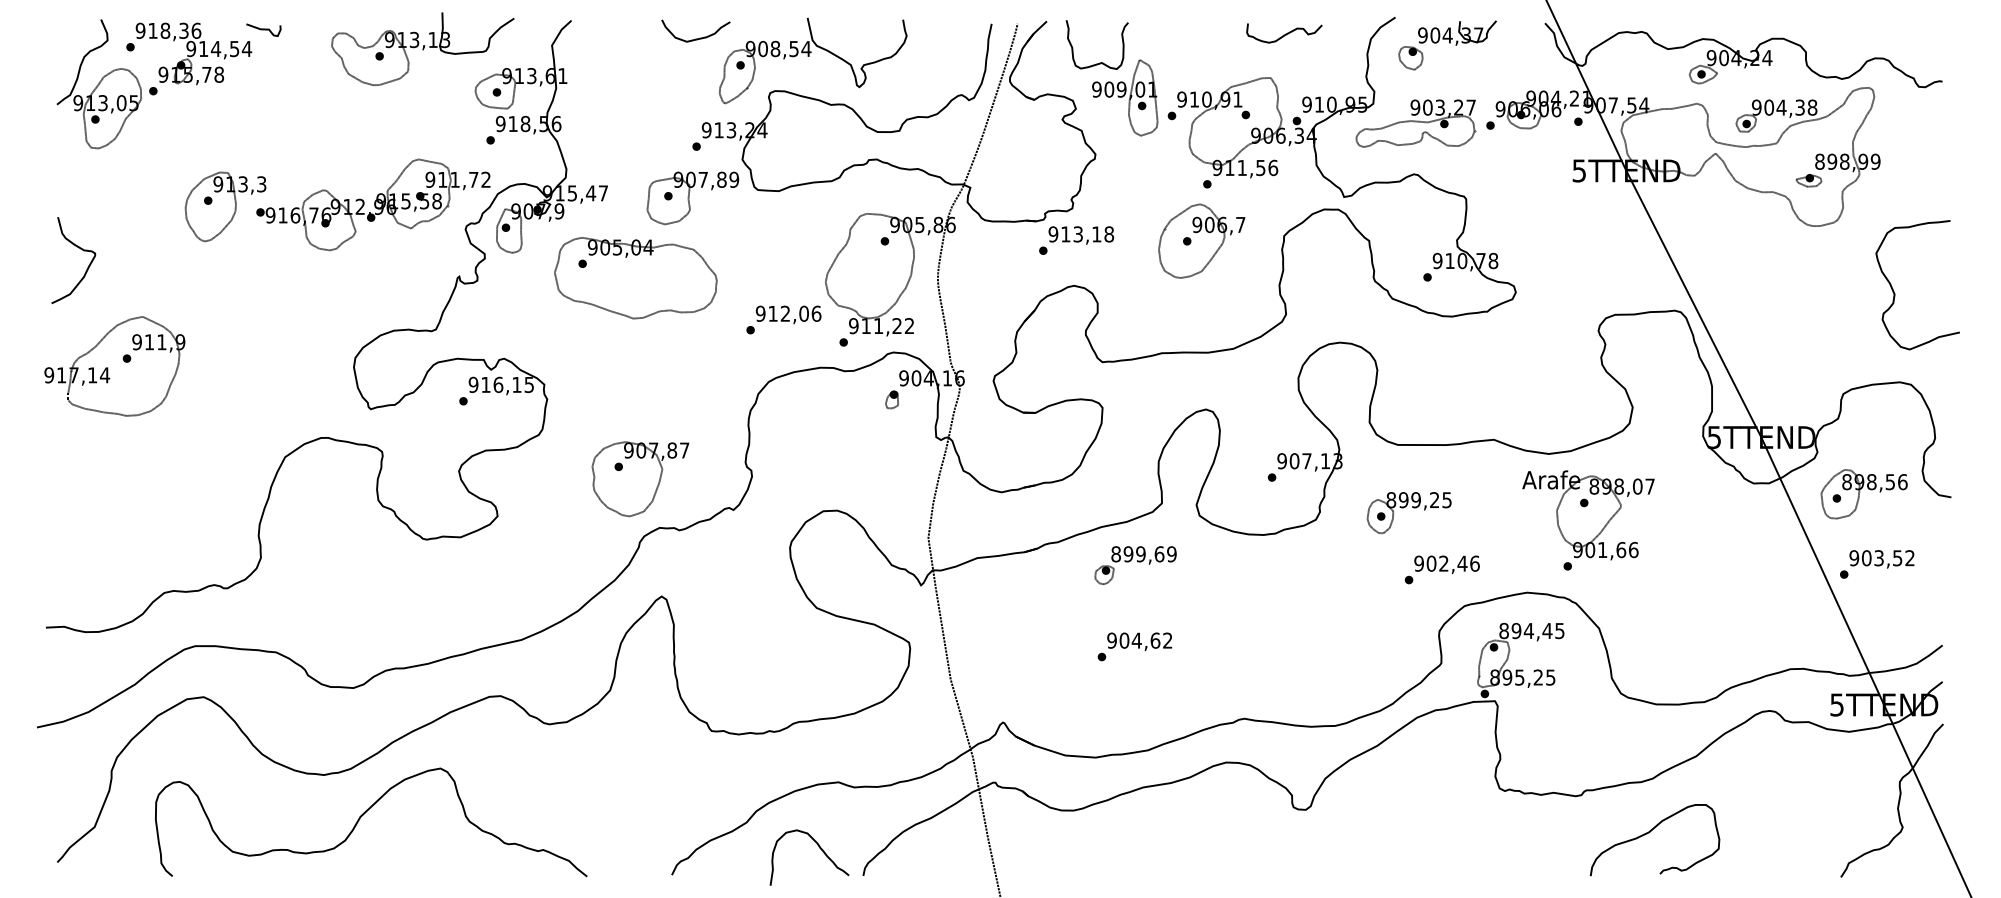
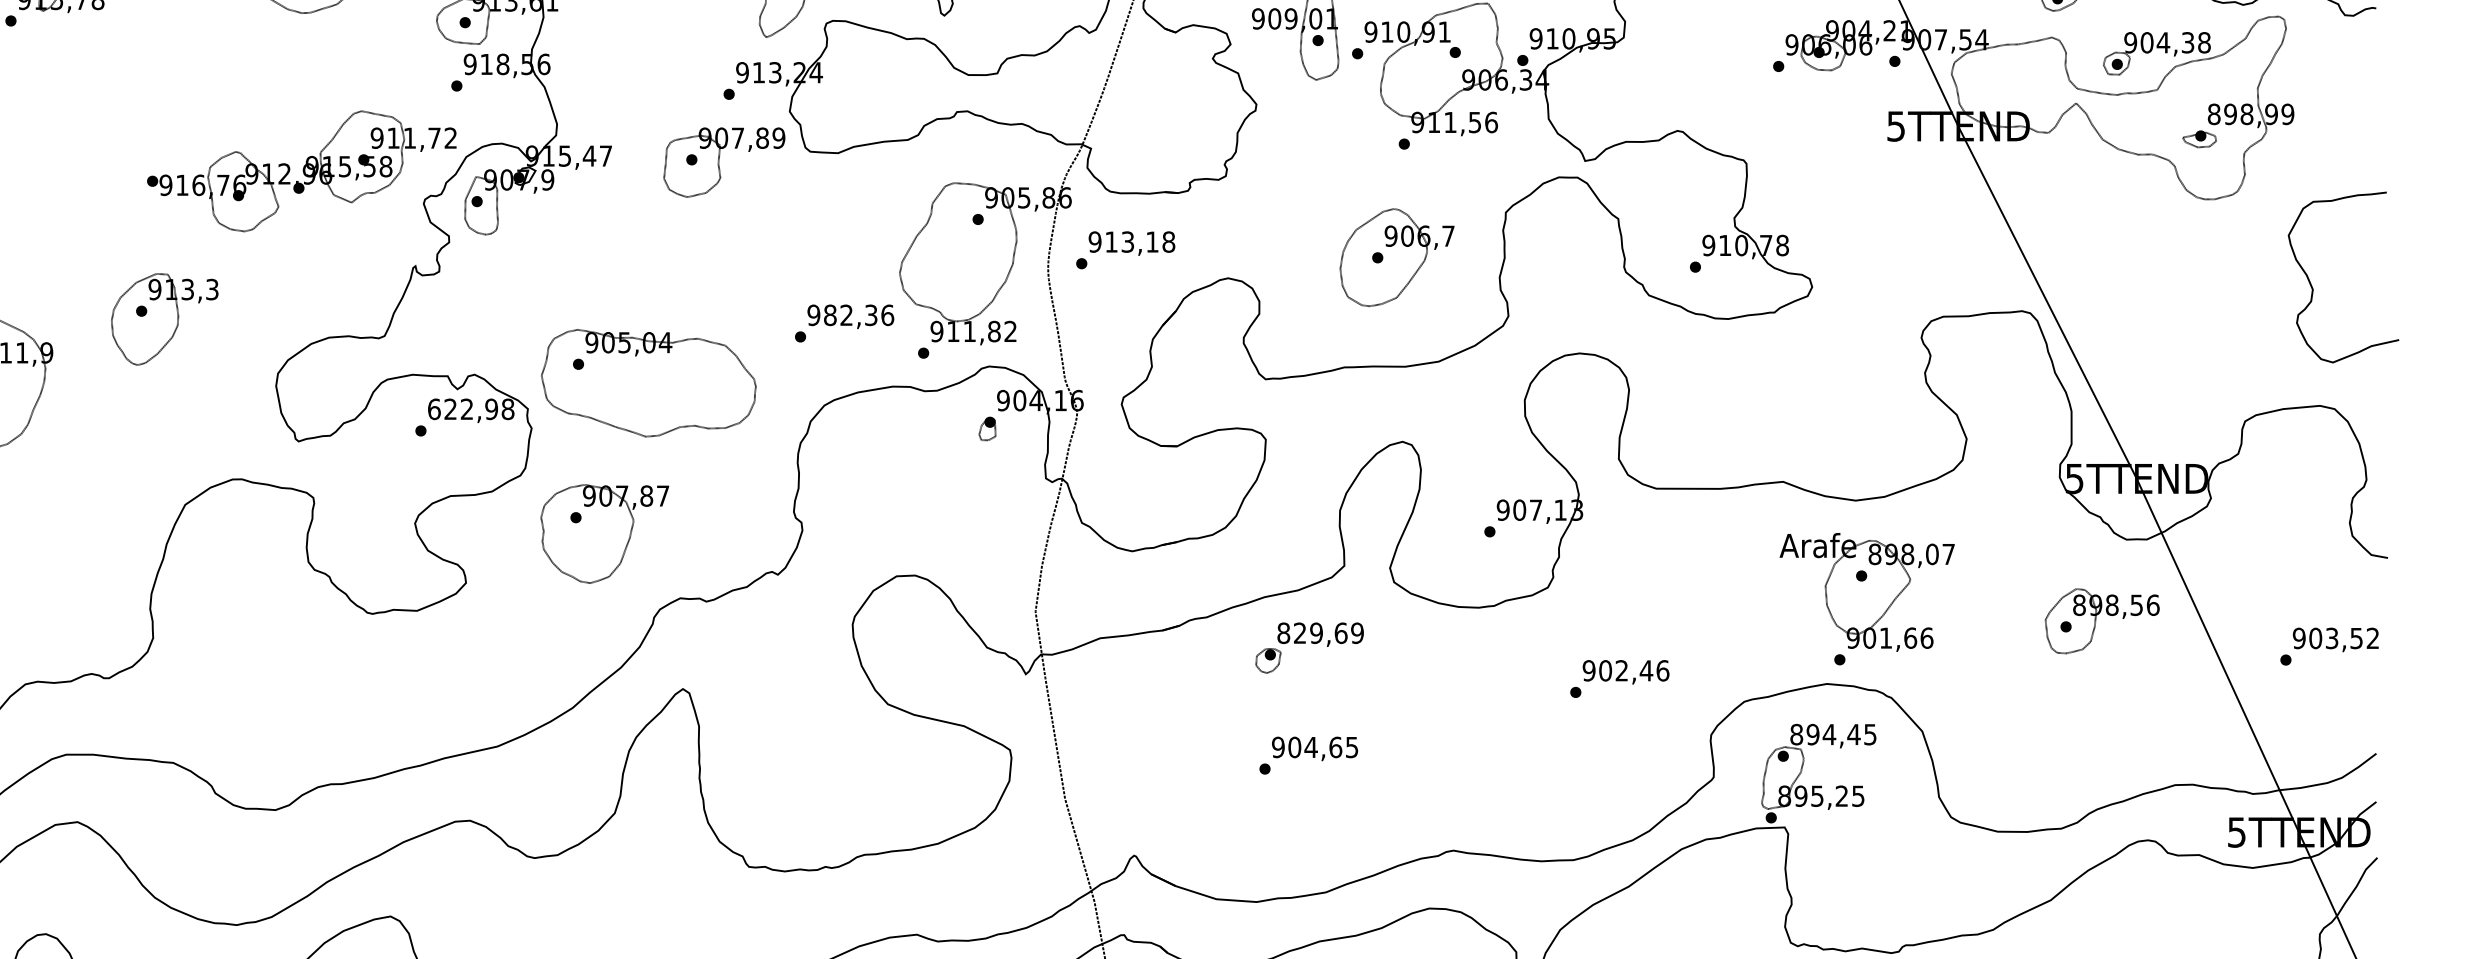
part: (1415, 123) -> (1679, 63), removed
part: (225, 206) -> (164, 318), moved
text: (1076, 240) -> (1125, 250), moved
part: (1201, 240) -> (1396, 256), moved
part: (635, 278) -> (648, 383), moved
text: (788, 313) -> (850, 314), 912,06 -> 982,36
text: (897, 326) -> (994, 332), 911,22 -> 911,82
text: (501, 384) -> (471, 408), 916,15 -> 622,98
part: (640, 479) -> (604, 534), moved
part: (1863, 494) -> (2101, 621), moved
part: (1408, 512) -> (1670, 577), removed
part: (1588, 520) -> (1867, 599), moved
text: (1128, 554) -> (1300, 633), 899,69 -> 829,69
text: (1877, 564) -> (2329, 646), moved
text: (1441, 569) -> (1618, 678), moved
text: (1167, 640) -> (1351, 747), 904,62 -> 904,65

